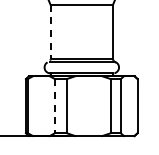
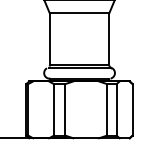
line: (50, 32) -> (49, 39), dashed -> solid
line: (55, 106) -> (54, 110), dashed -> solid

